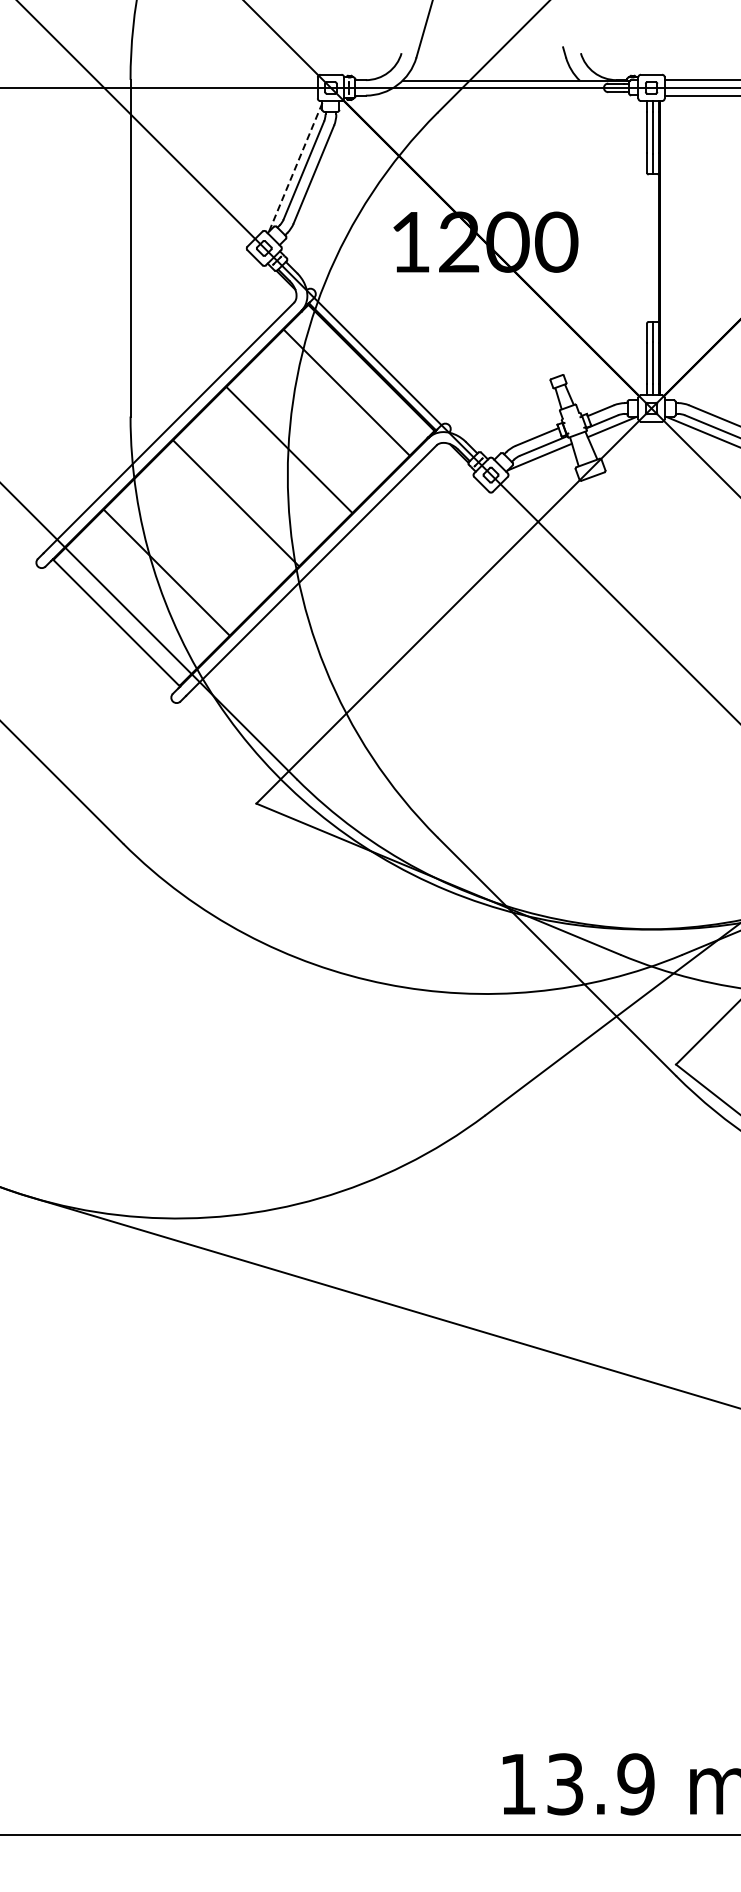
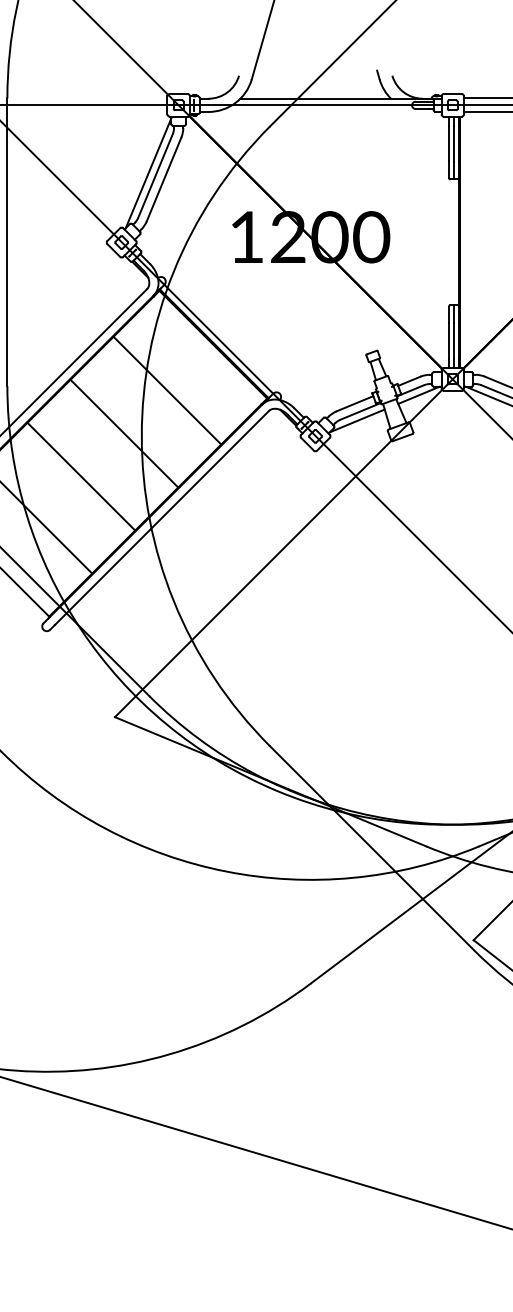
line: (295, 167) -> (148, 173), dashed -> solid
line: (346, 392) -> (167, 390), moved
line: (289, 449) -> (124, 433), moved
line: (236, 503) -> (81, 476), moved

